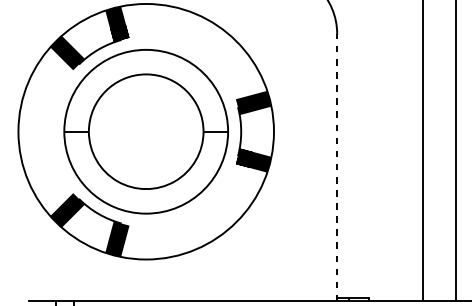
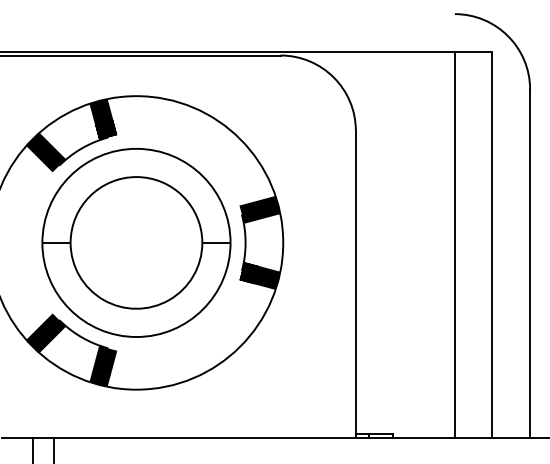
line: (336, 167) -> (355, 284), dashed -> solid

